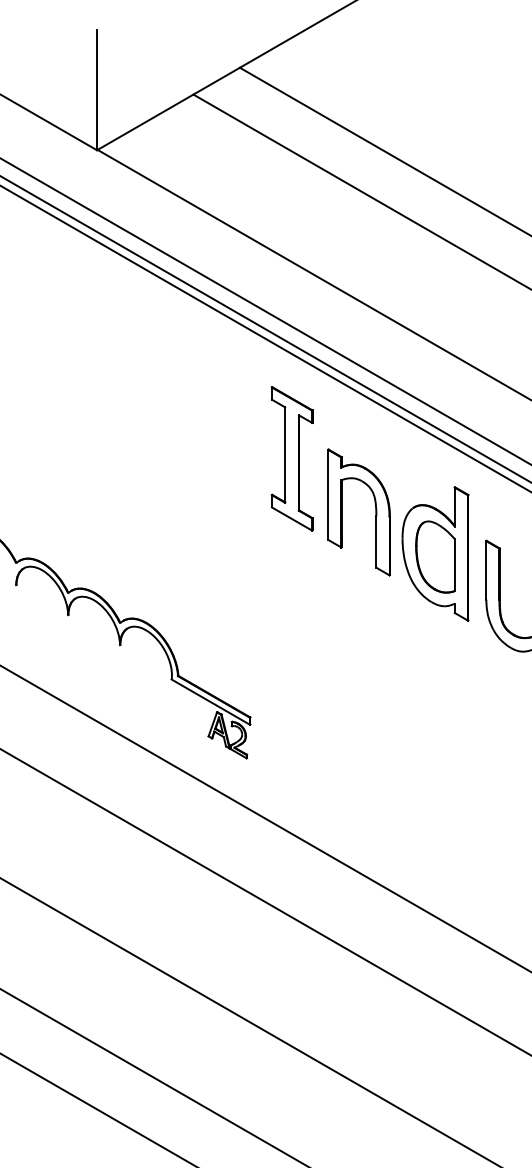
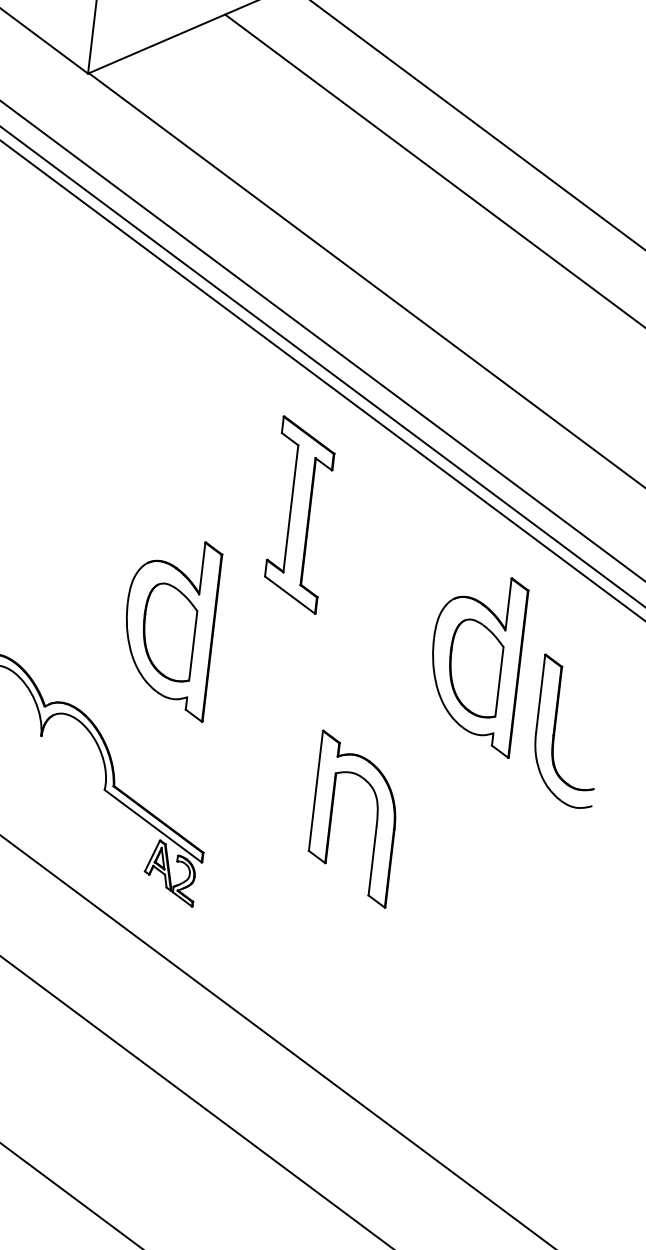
part: (342, 512) -> (332, 816), moved
part: (205, 553) -> (169, 627), added

